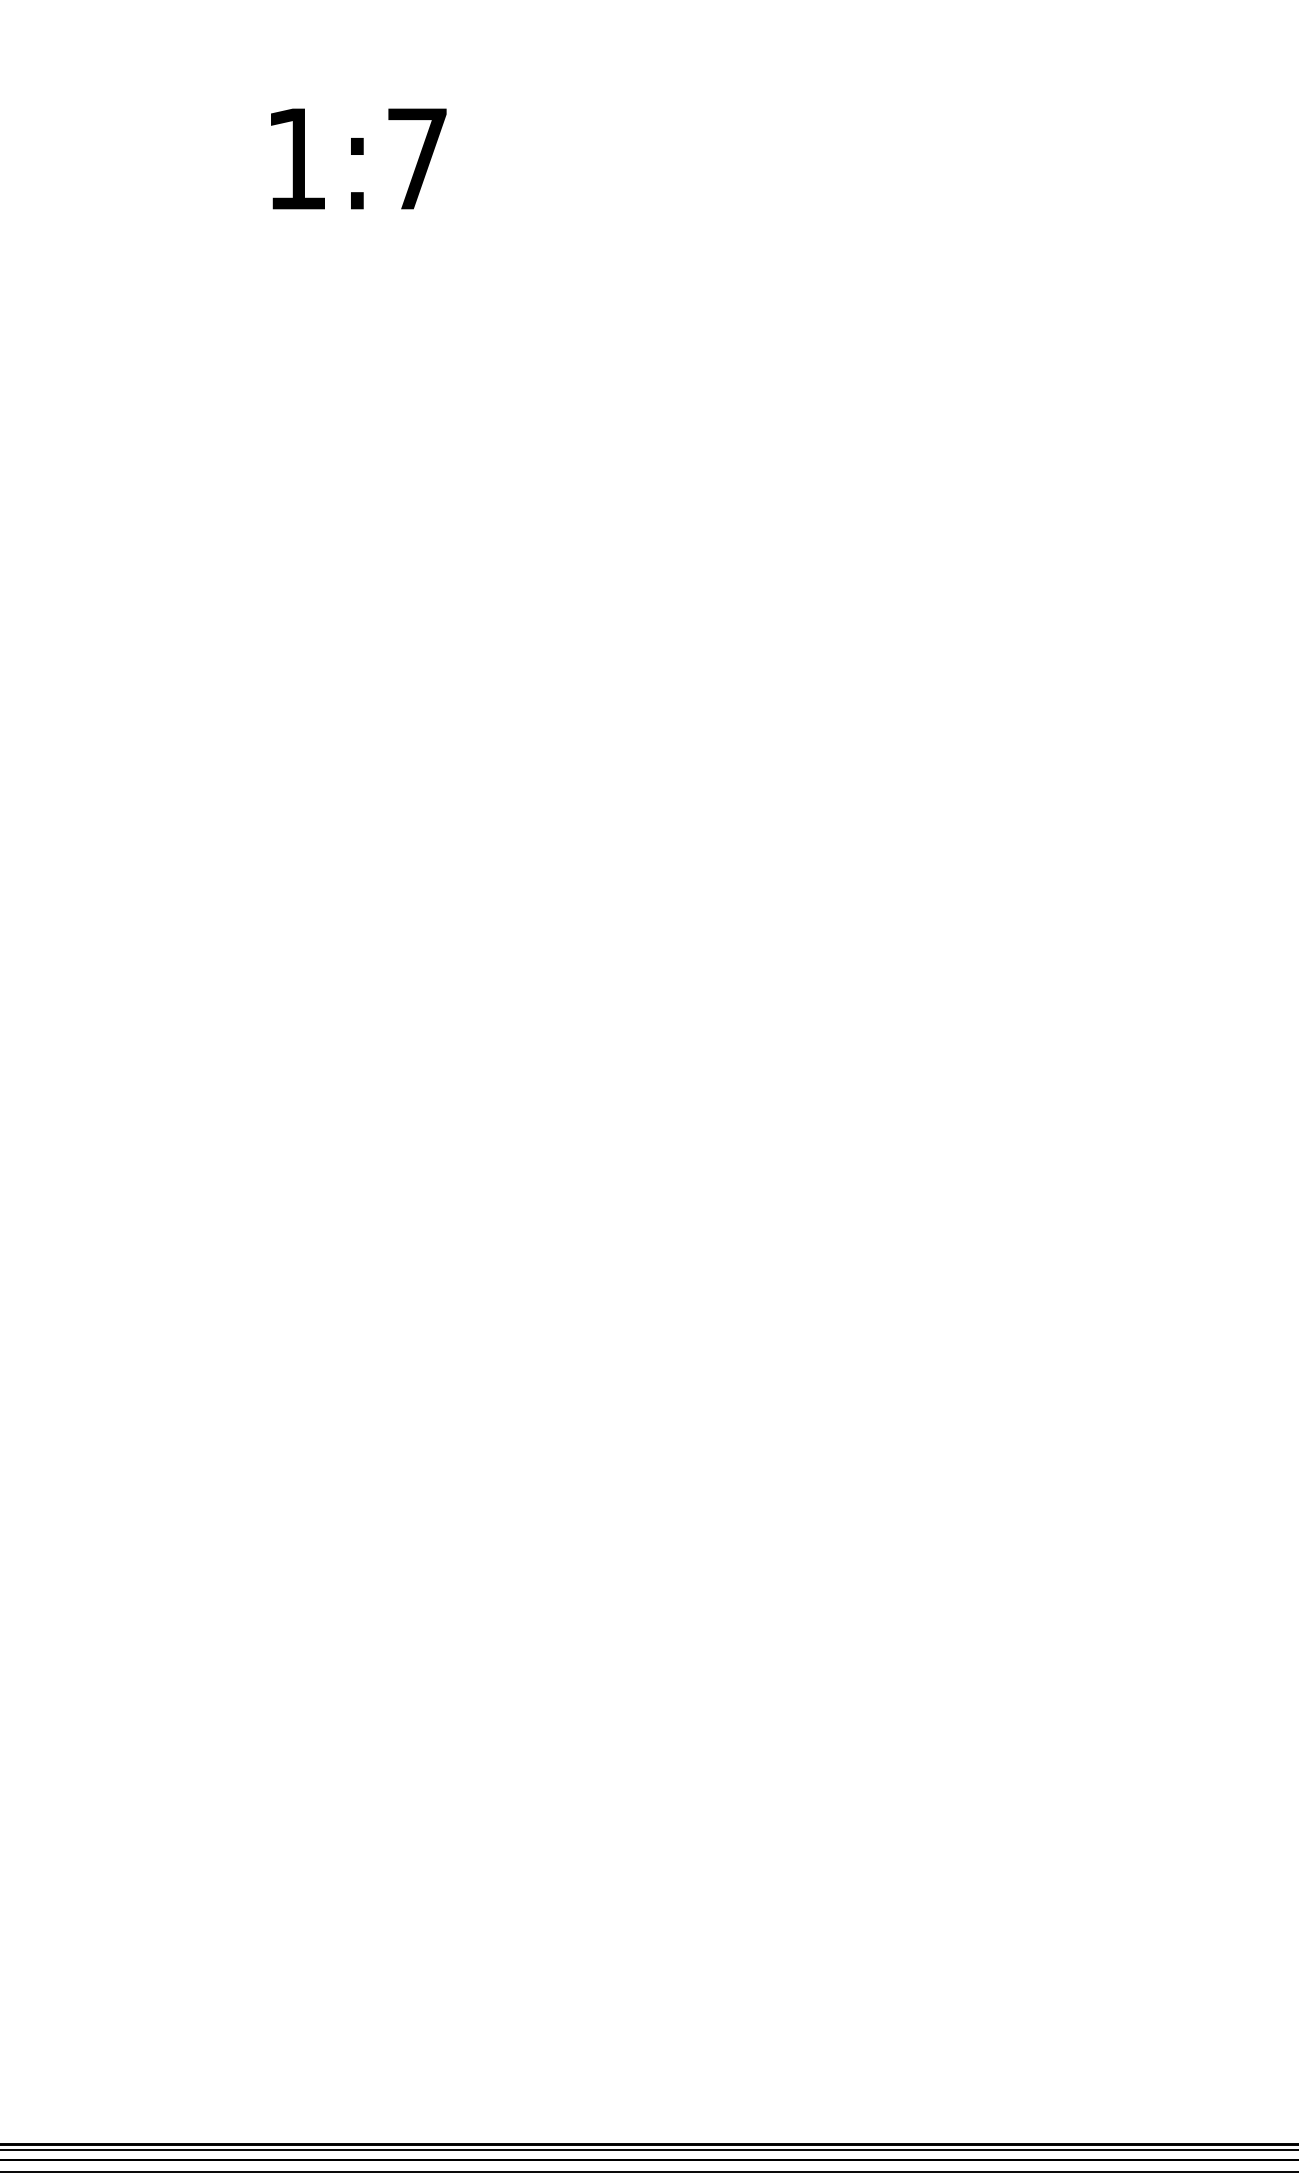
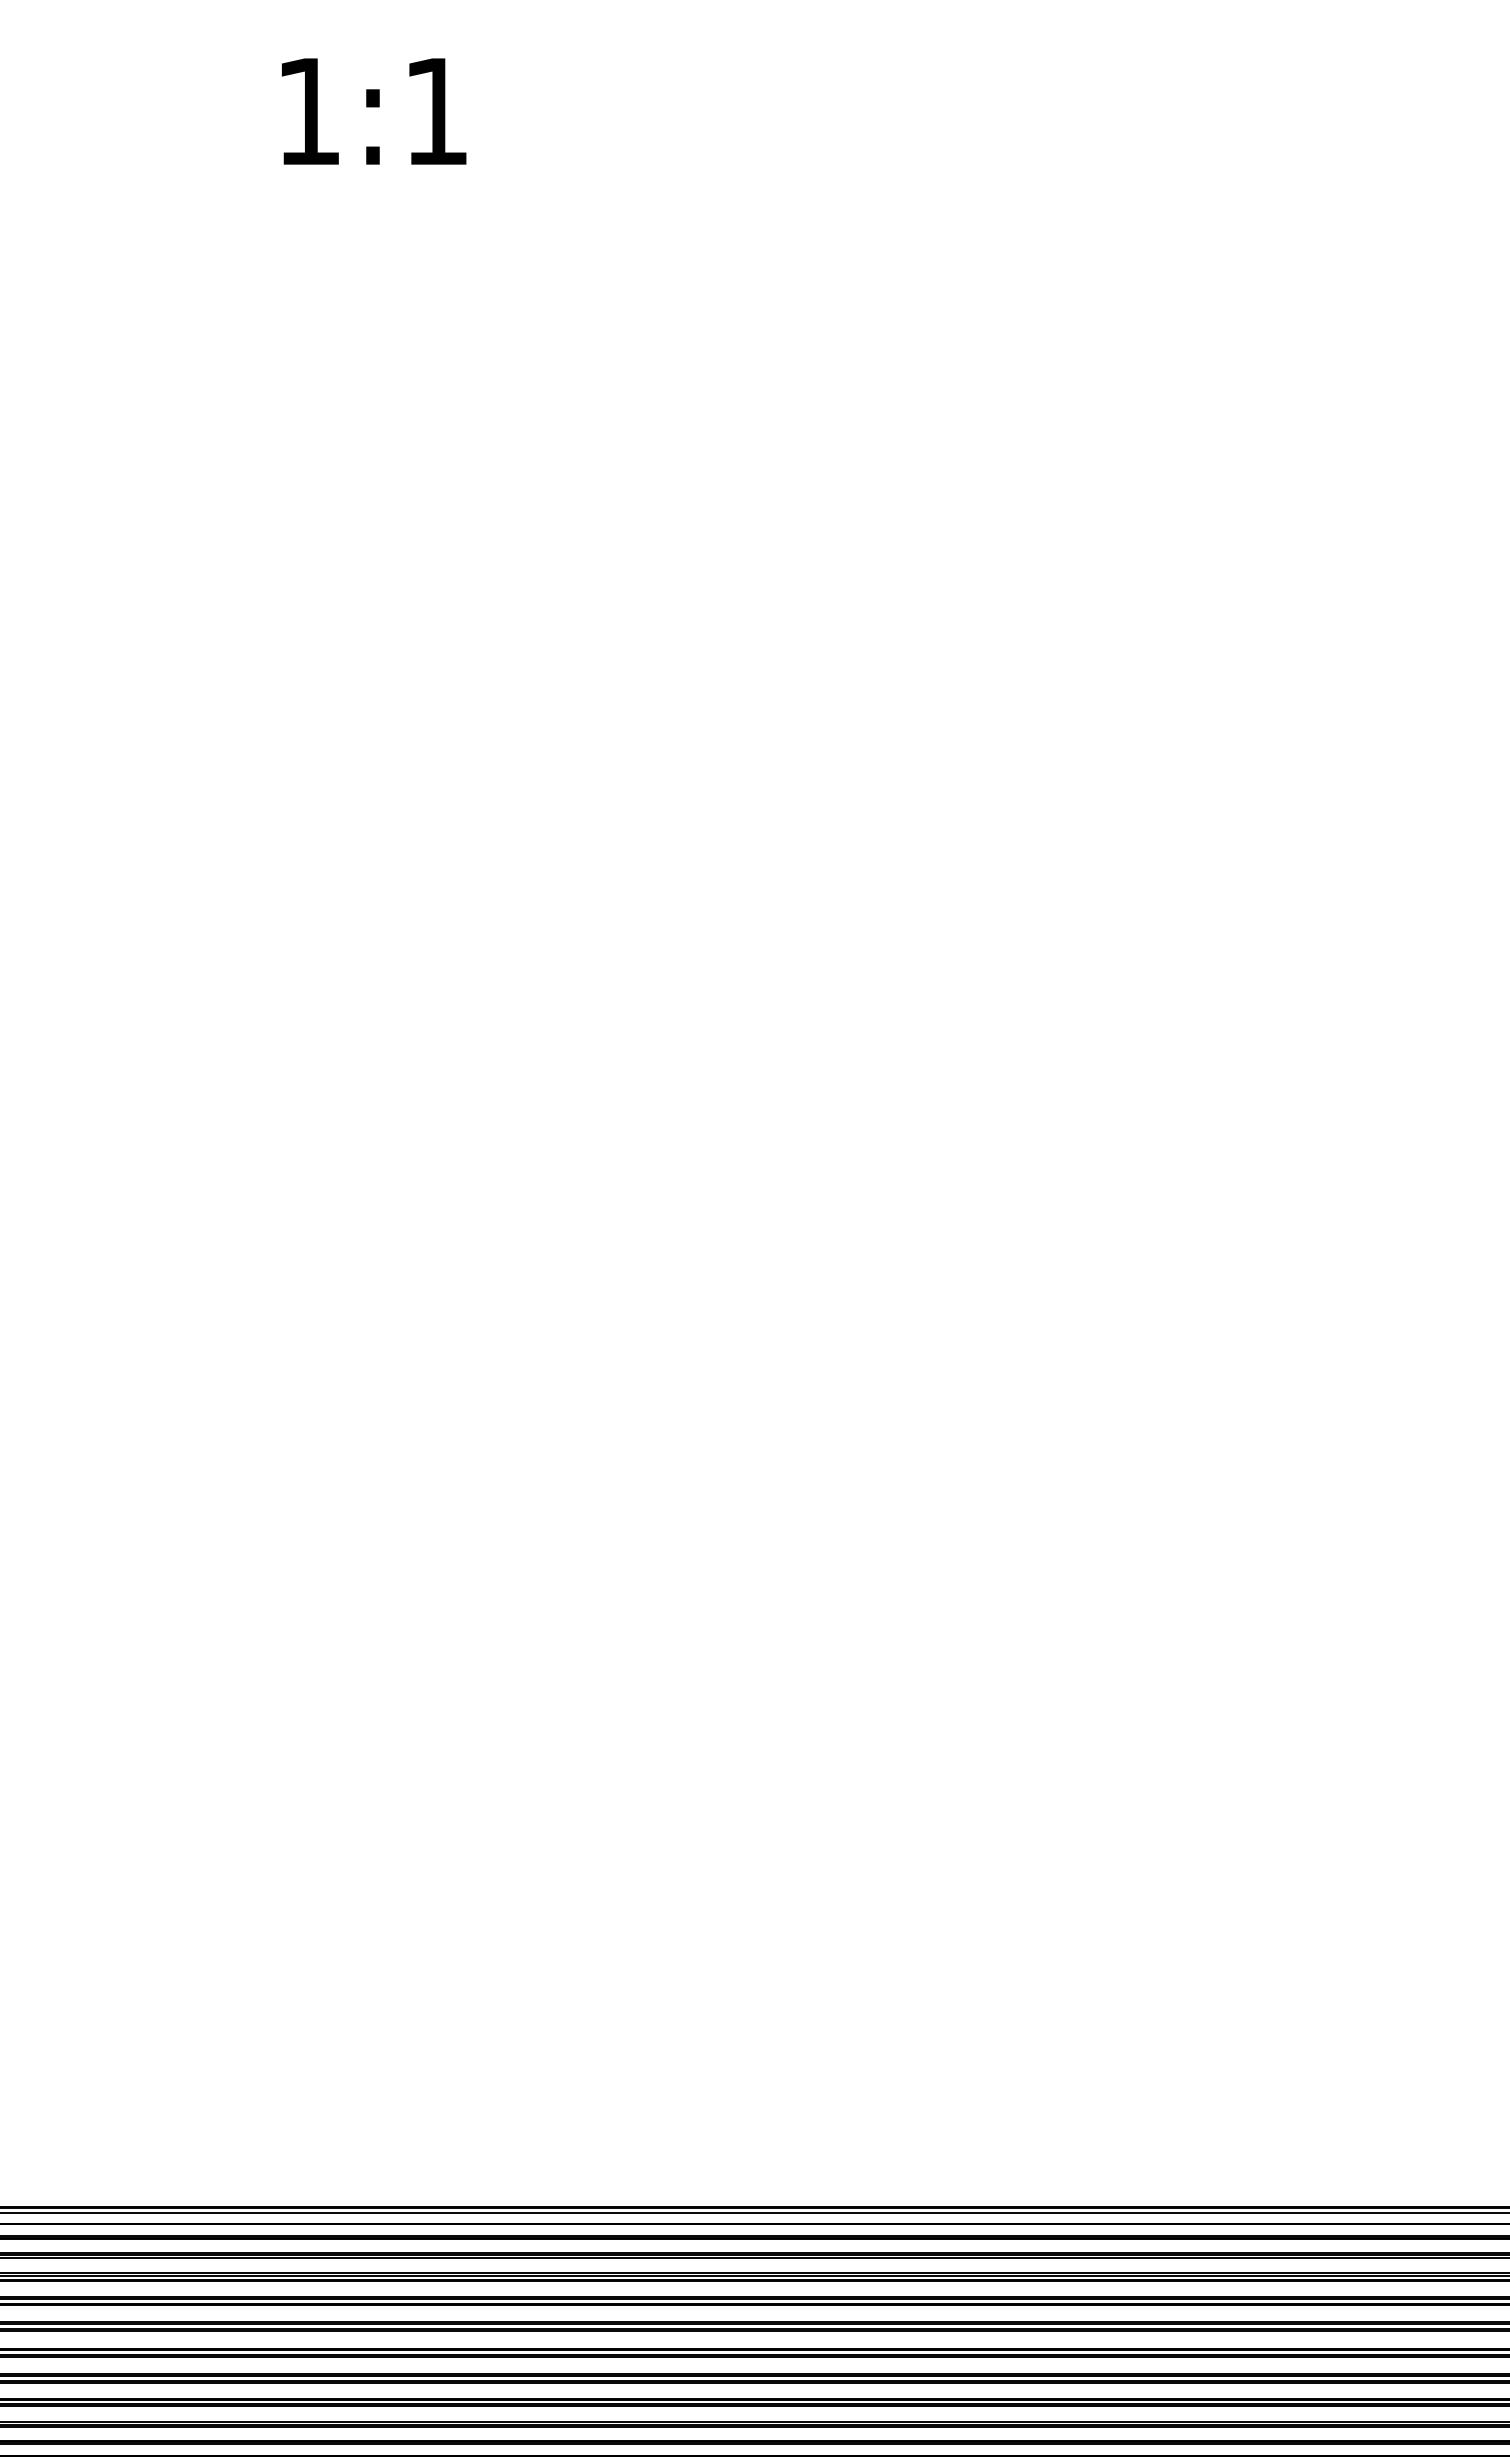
text: (417, 158) -> (436, 111), 1:7 -> 1:1

